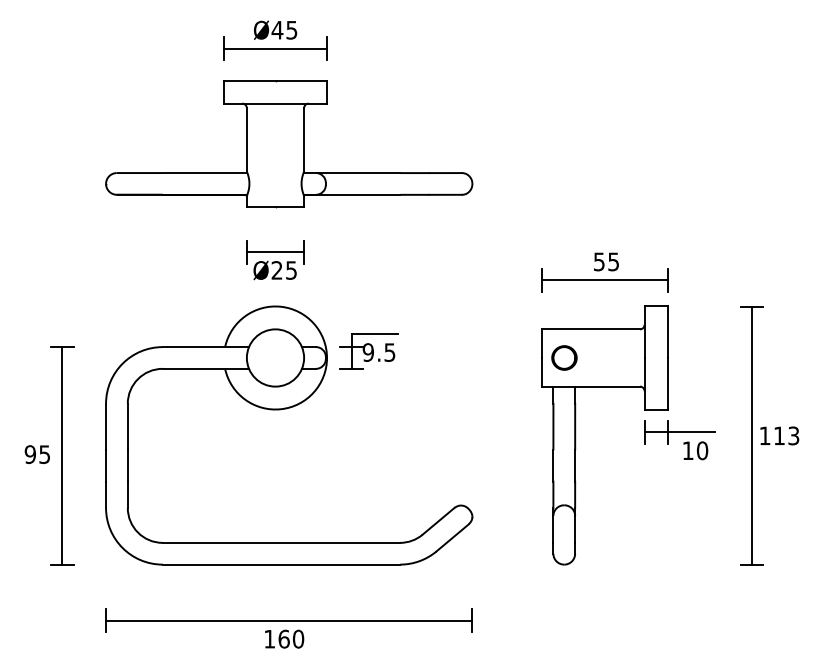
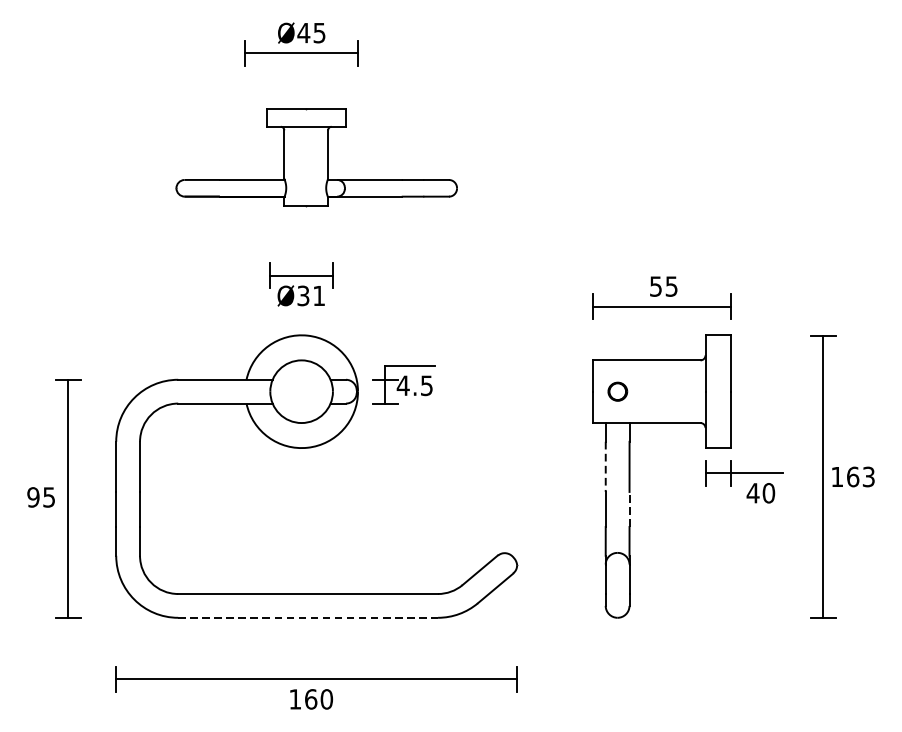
part: (289, 144) -> (316, 158), size x0.7
text: (283, 270) -> (310, 295), Ø25 -> Ø31
text: (368, 352) -> (403, 385), 9.5 -> 4.5
part: (564, 357) -> (617, 391), size x0.7
line: (553, 426) -> (605, 466), solid -> dashed
text: (779, 435) -> (853, 476), 113 -> 163
text: (688, 450) -> (753, 492), 10 -> 40
line: (575, 465) -> (629, 509), solid -> dashed
line: (281, 564) -> (308, 617), solid -> dashed

